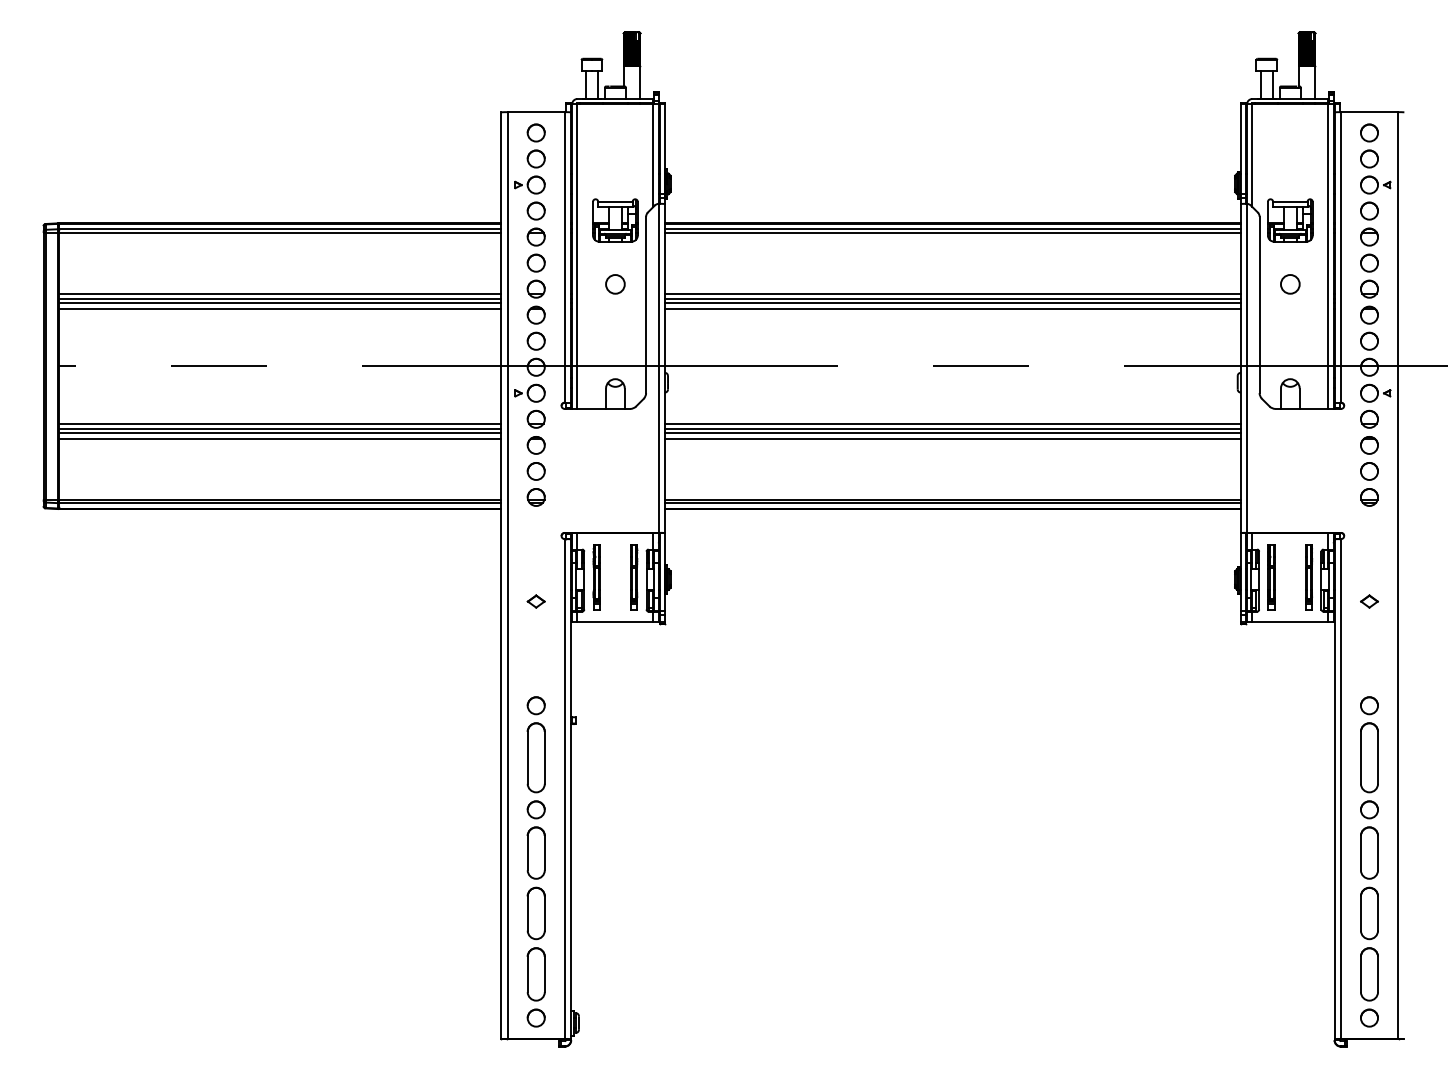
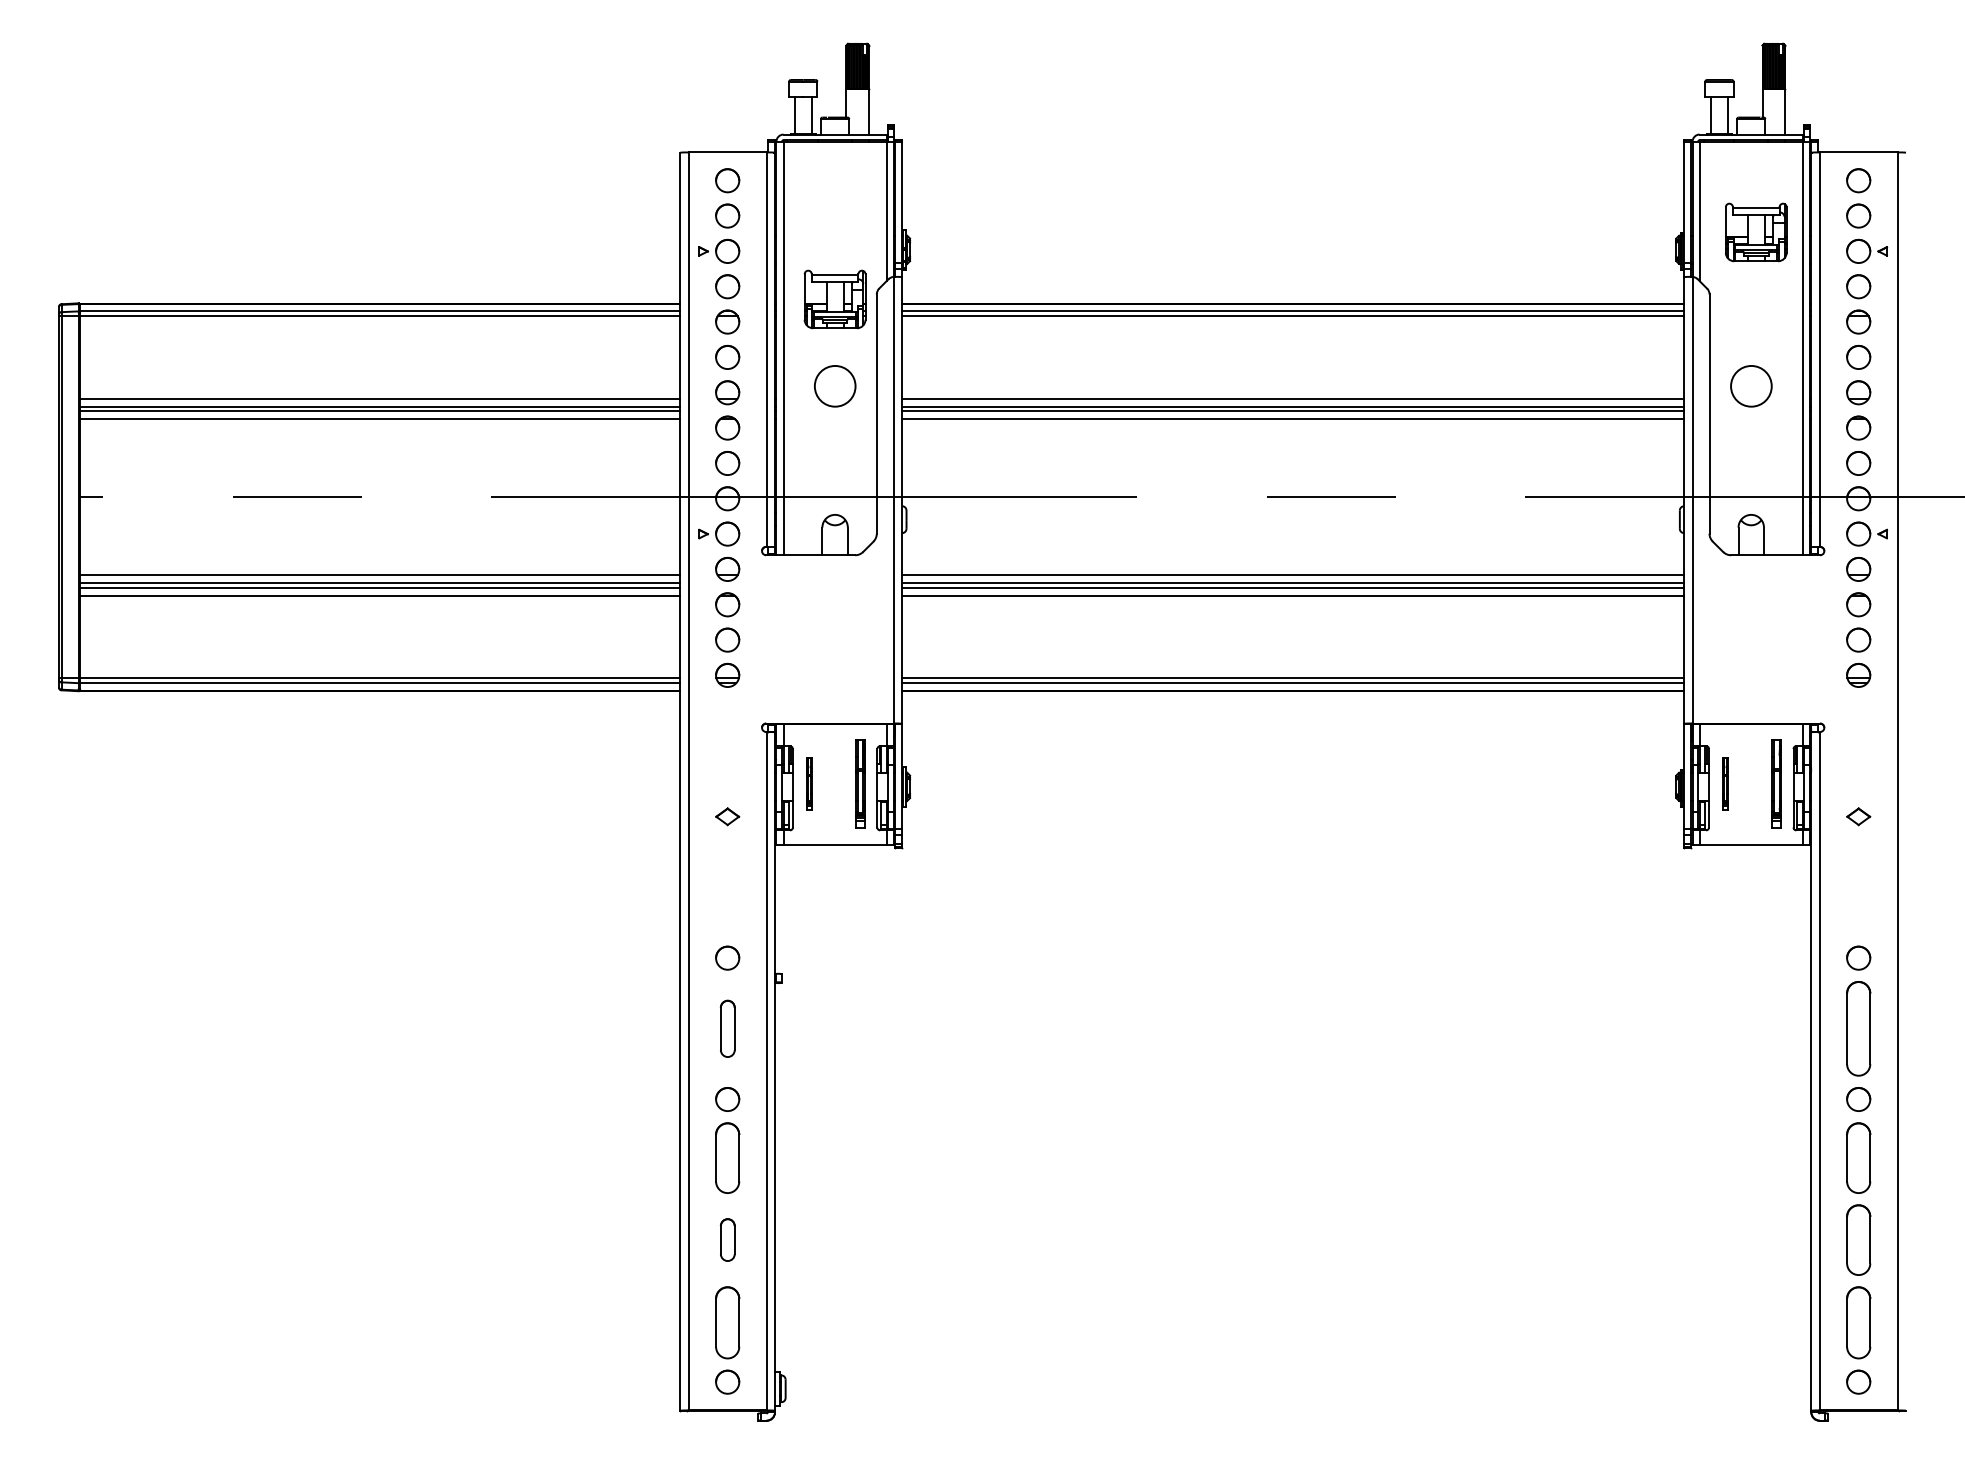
part: (1290, 220) -> (1756, 232), moved
circle: (614, 283) -> (834, 385), size x1.6
circle: (1289, 283) -> (1750, 385), size x1.6
part: (596, 577) -> (809, 783), size x0.6
part: (1271, 577) -> (1725, 783), size x0.6
part: (536, 757) -> (727, 1028), size x0.6
part: (536, 913) -> (727, 1239), size x0.6

